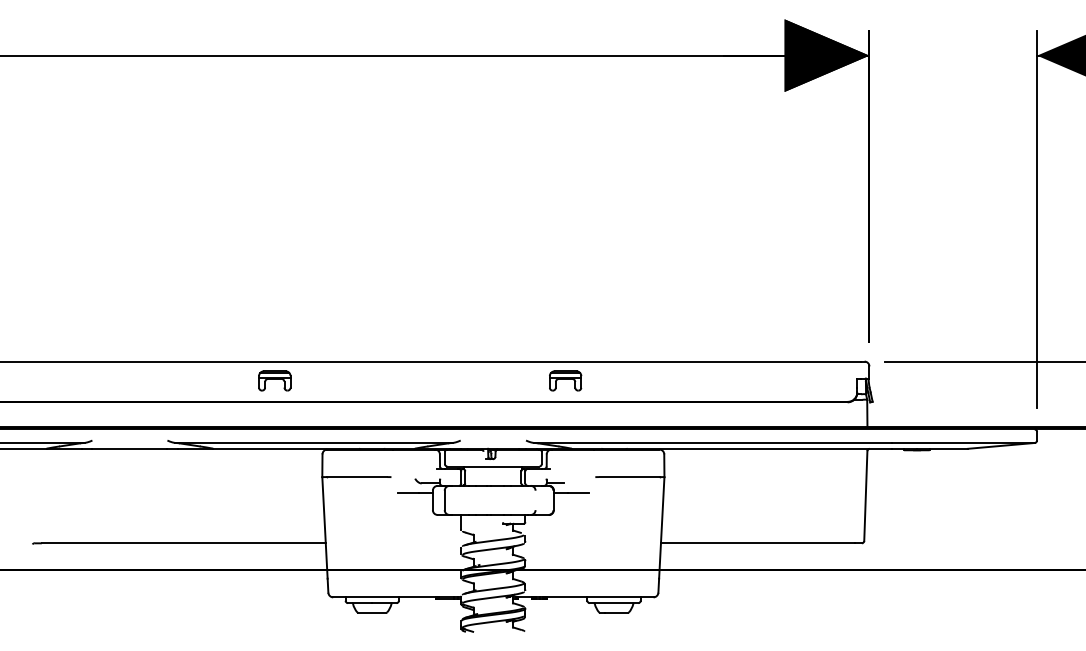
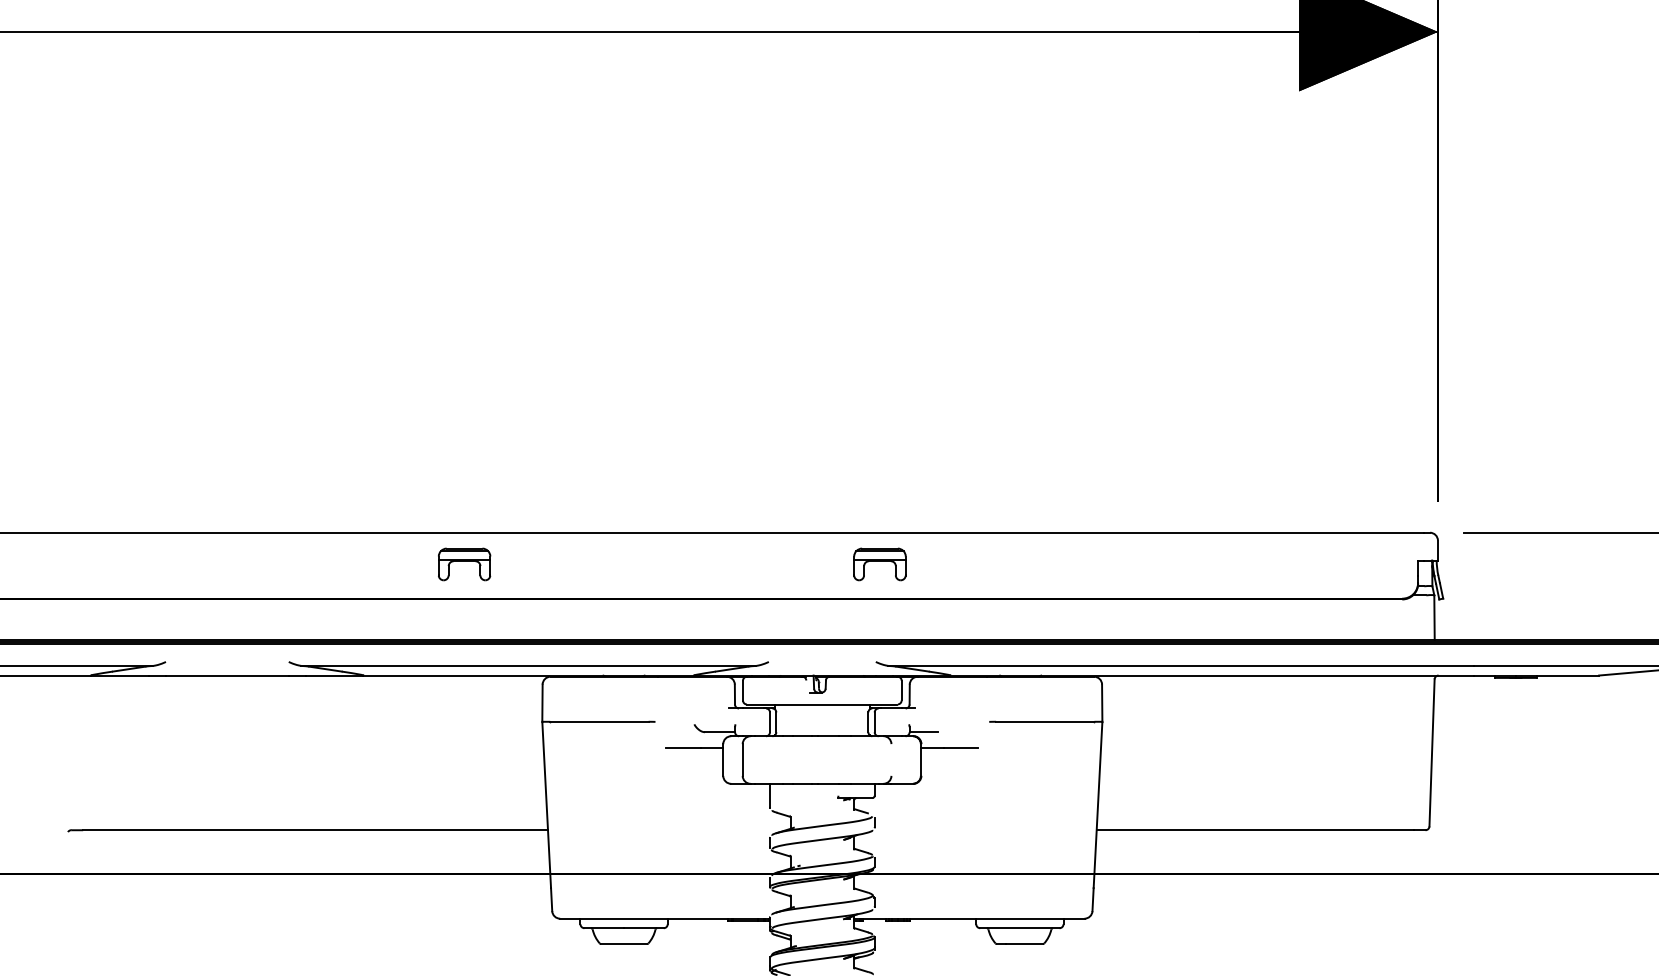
part: (565, 380) -> (879, 563), moved

